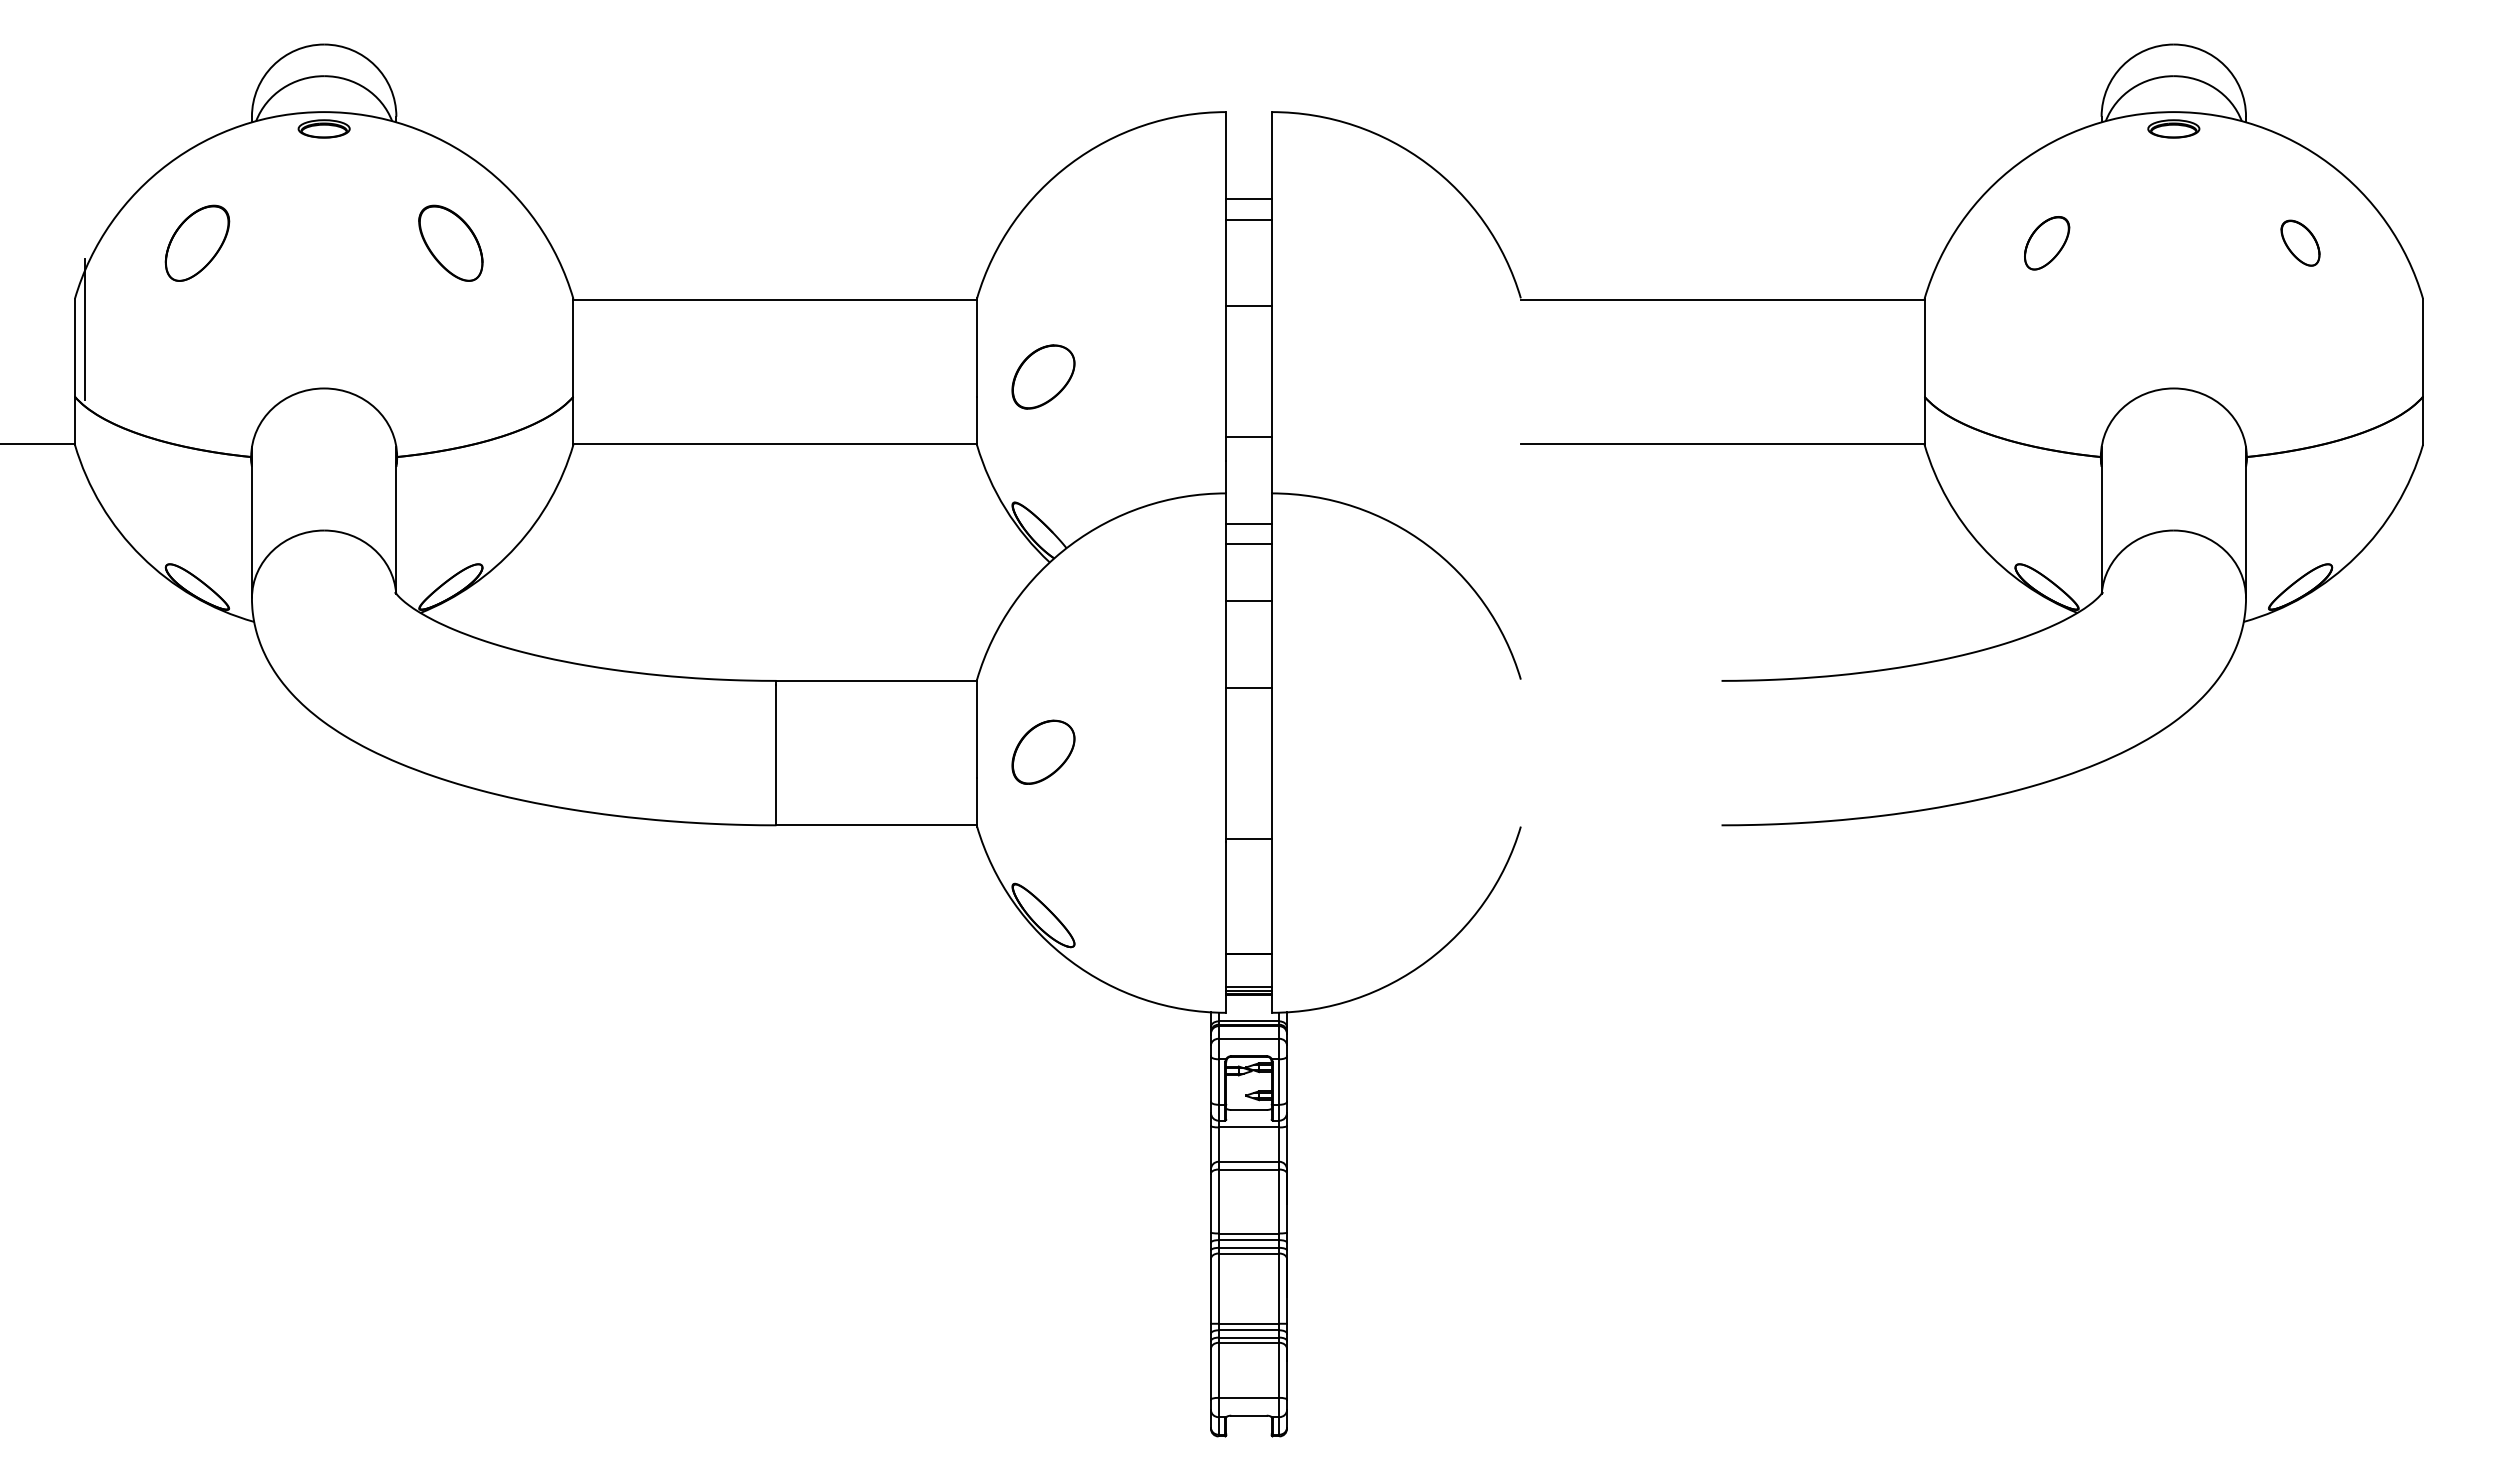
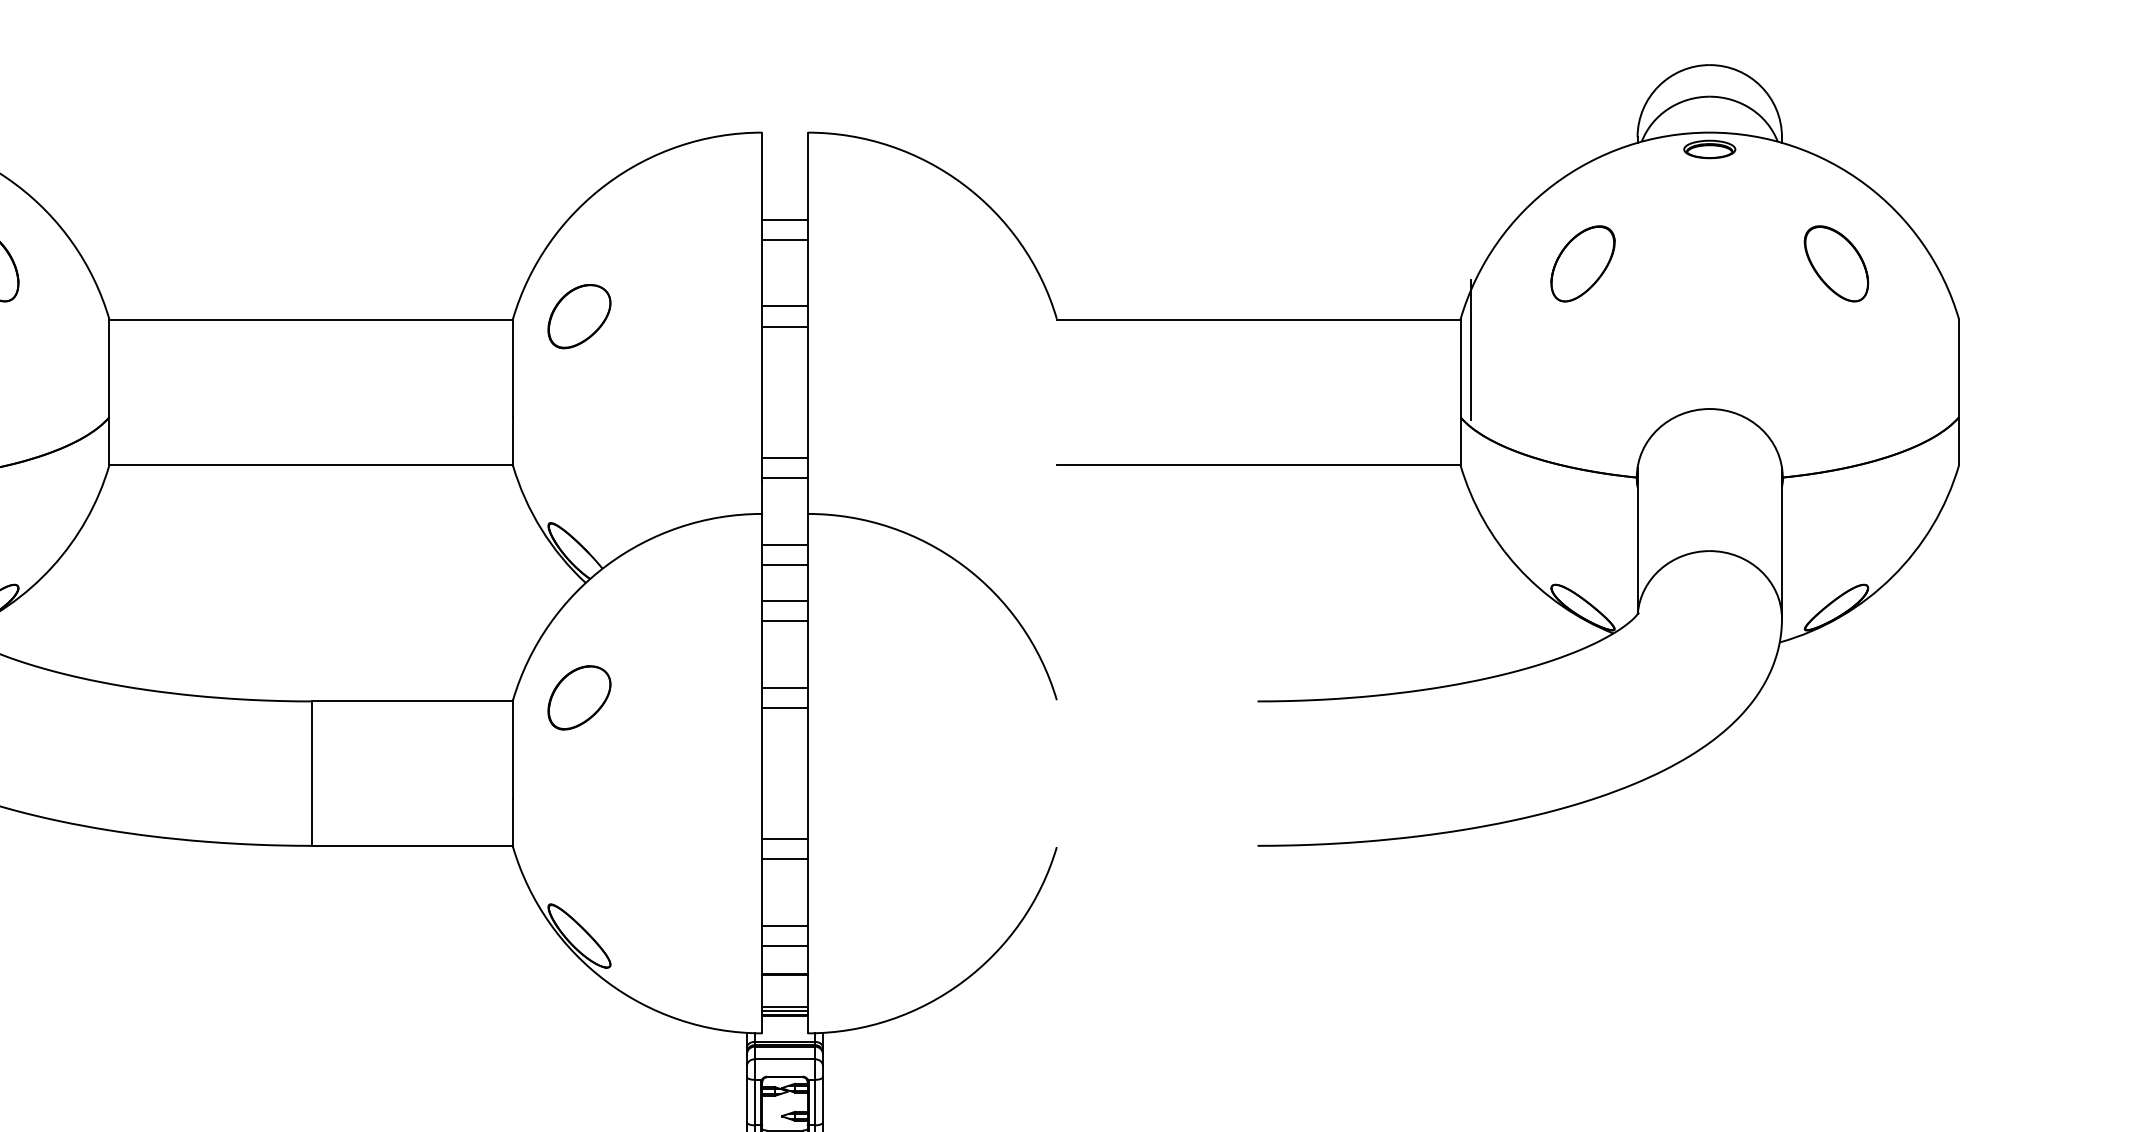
part: (2046, 242) -> (1582, 263), size x1.43
part: (2300, 242) -> (1836, 263), size x1.67
line: (1248, 285) -> (784, 306), added
line: (1934, 329) -> (1470, 350), added
part: (1043, 376) -> (579, 316), moved
line: (1248, 457) -> (784, 478), added
line: (1248, 580) -> (784, 601), added
line: (1248, 667) -> (784, 688), added
part: (1043, 751) -> (579, 697), moved
line: (1248, 818) -> (784, 839), added
line: (1248, 905) -> (784, 926), added
line: (1248, 925) -> (784, 946), added

